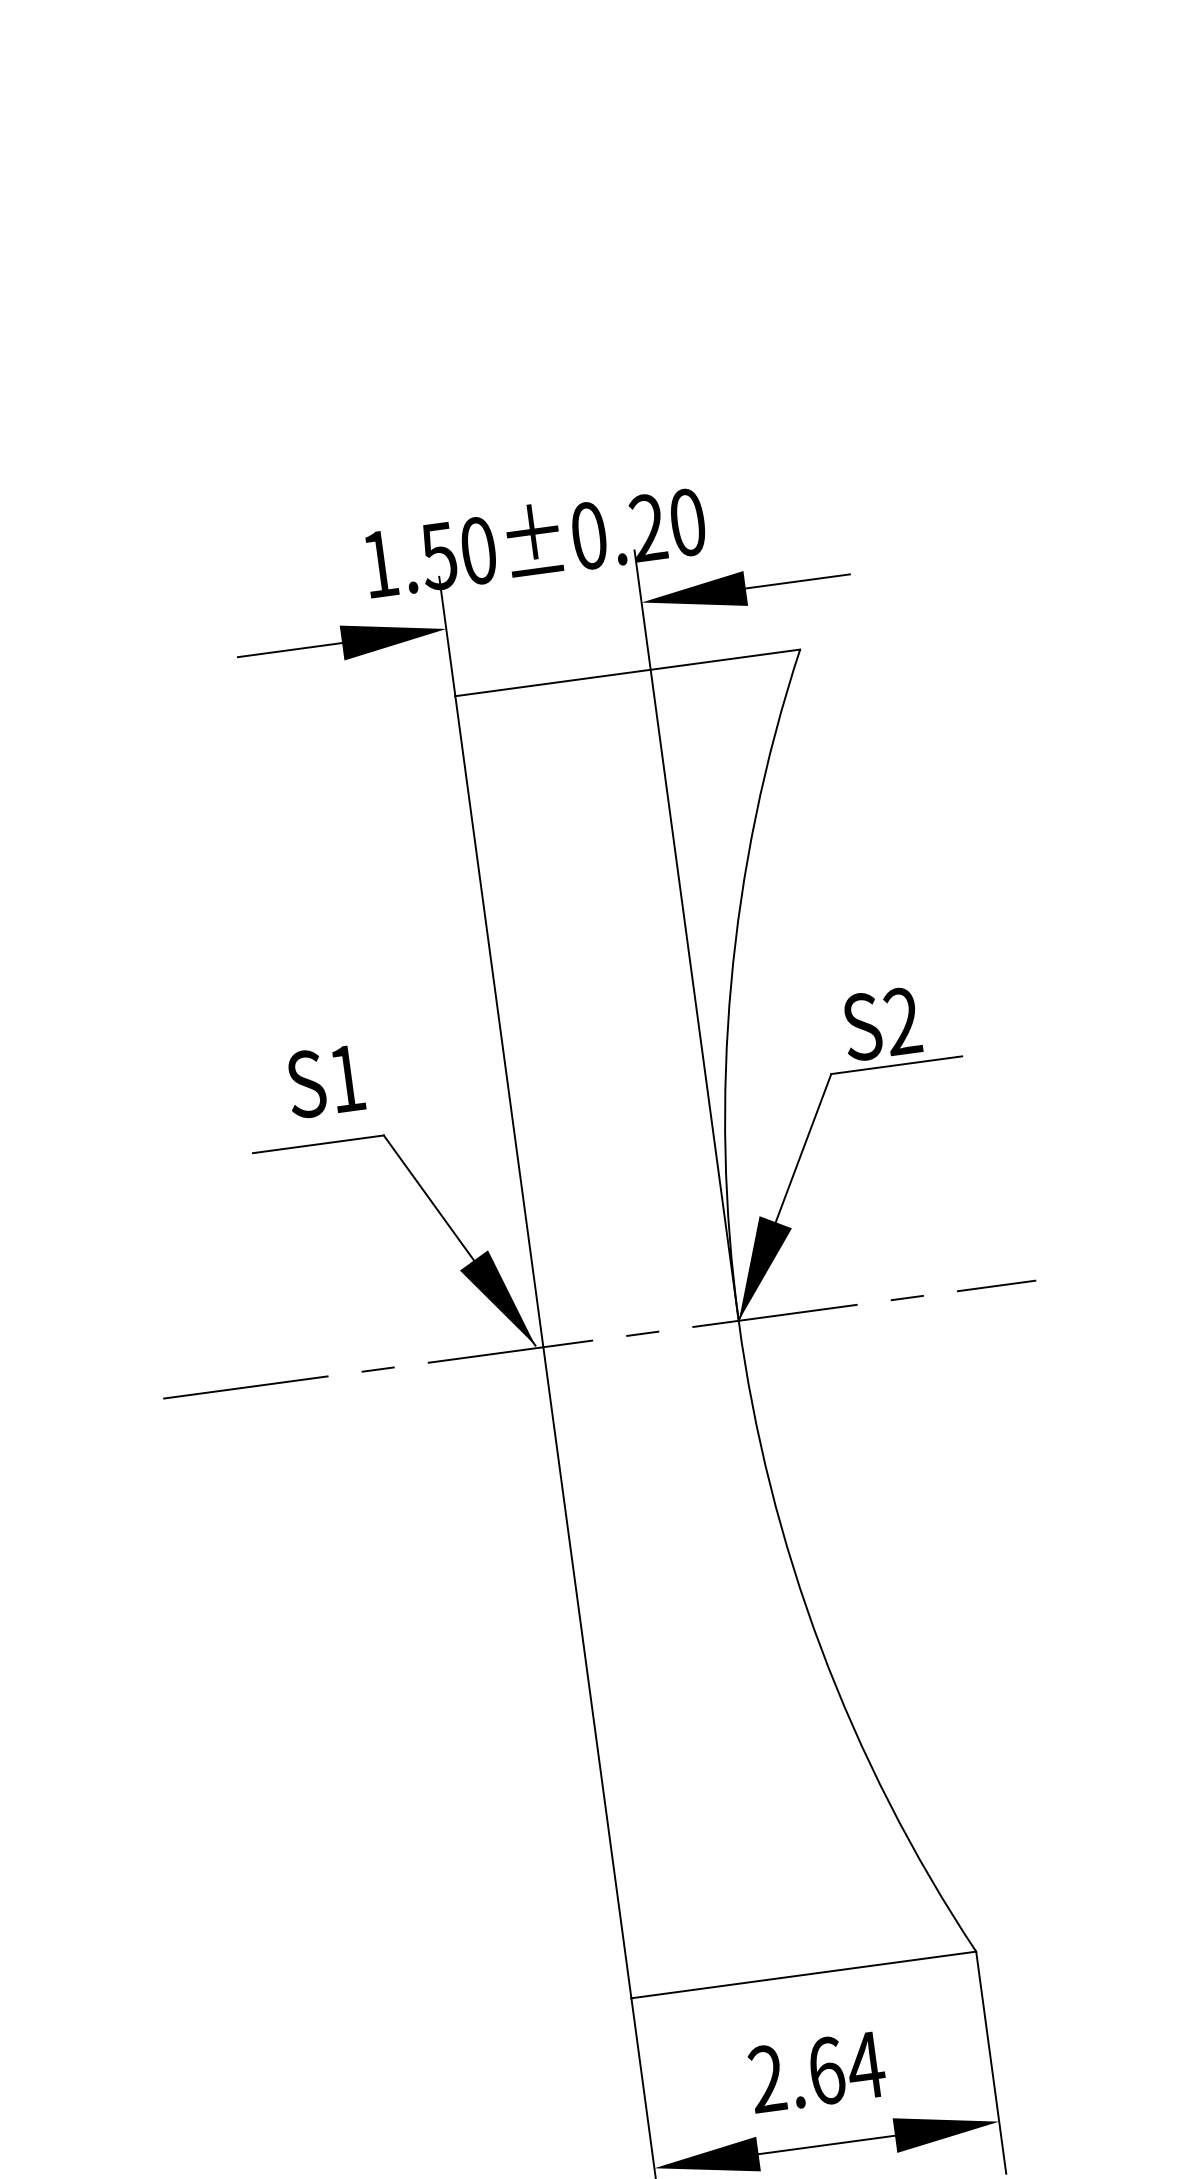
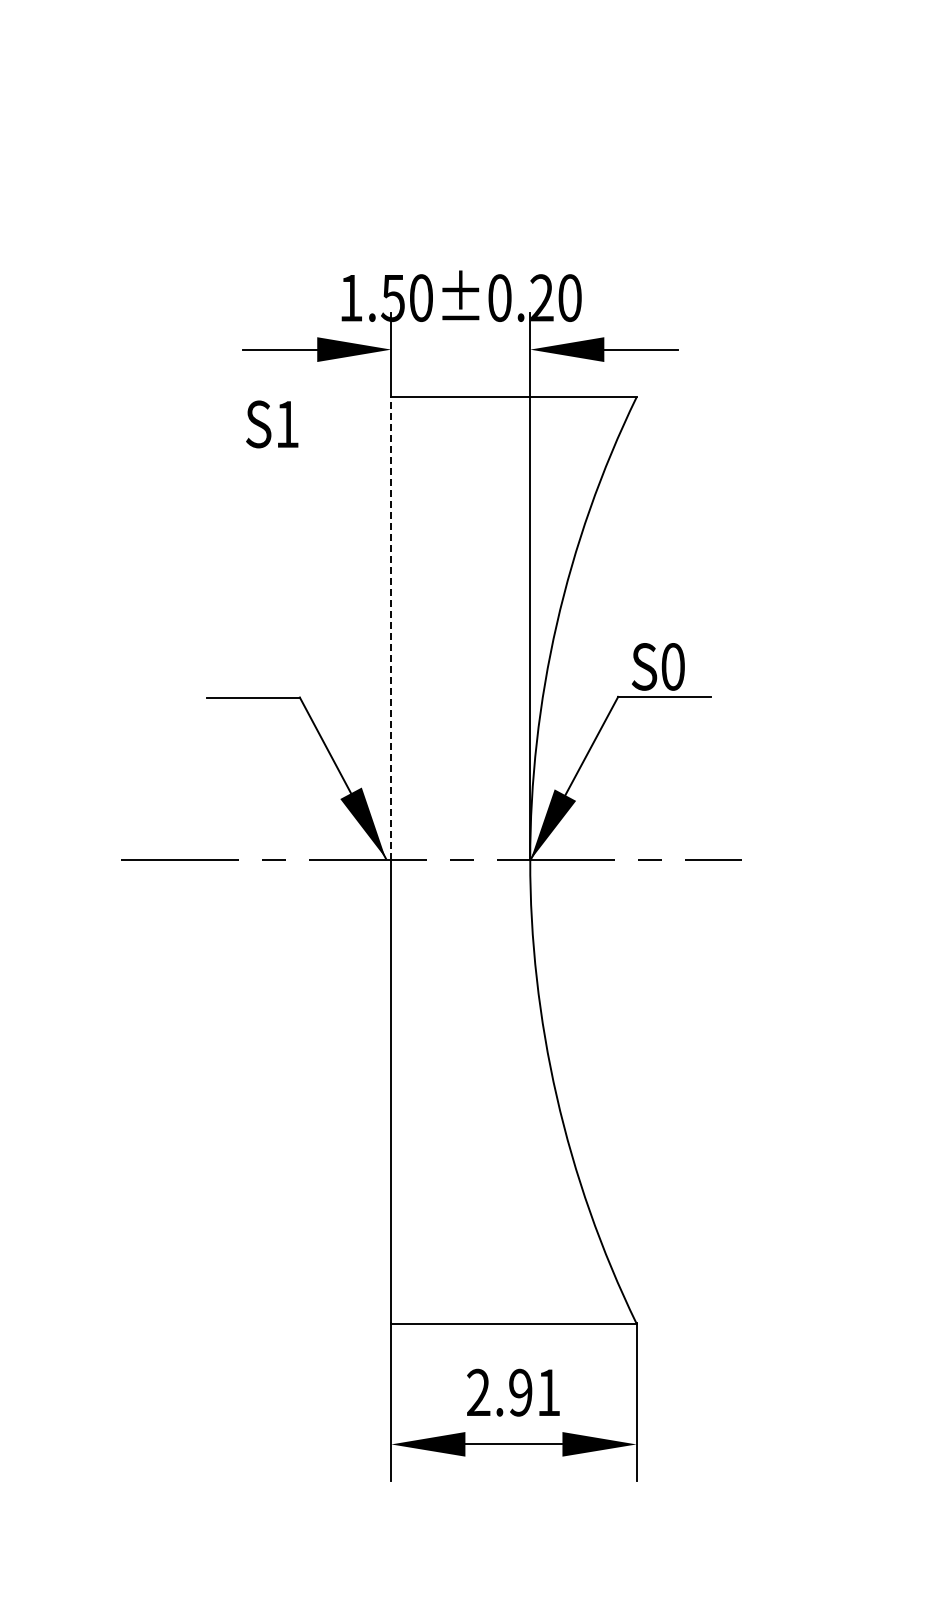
line: (499, 1021) -> (391, 628), solid -> dashed
text: (901, 1021) -> (672, 666), S2 -> S0
text: (325, 1081) -> (272, 424), moved
text: (847, 2067) -> (535, 1392), 2.64 -> 2.91

